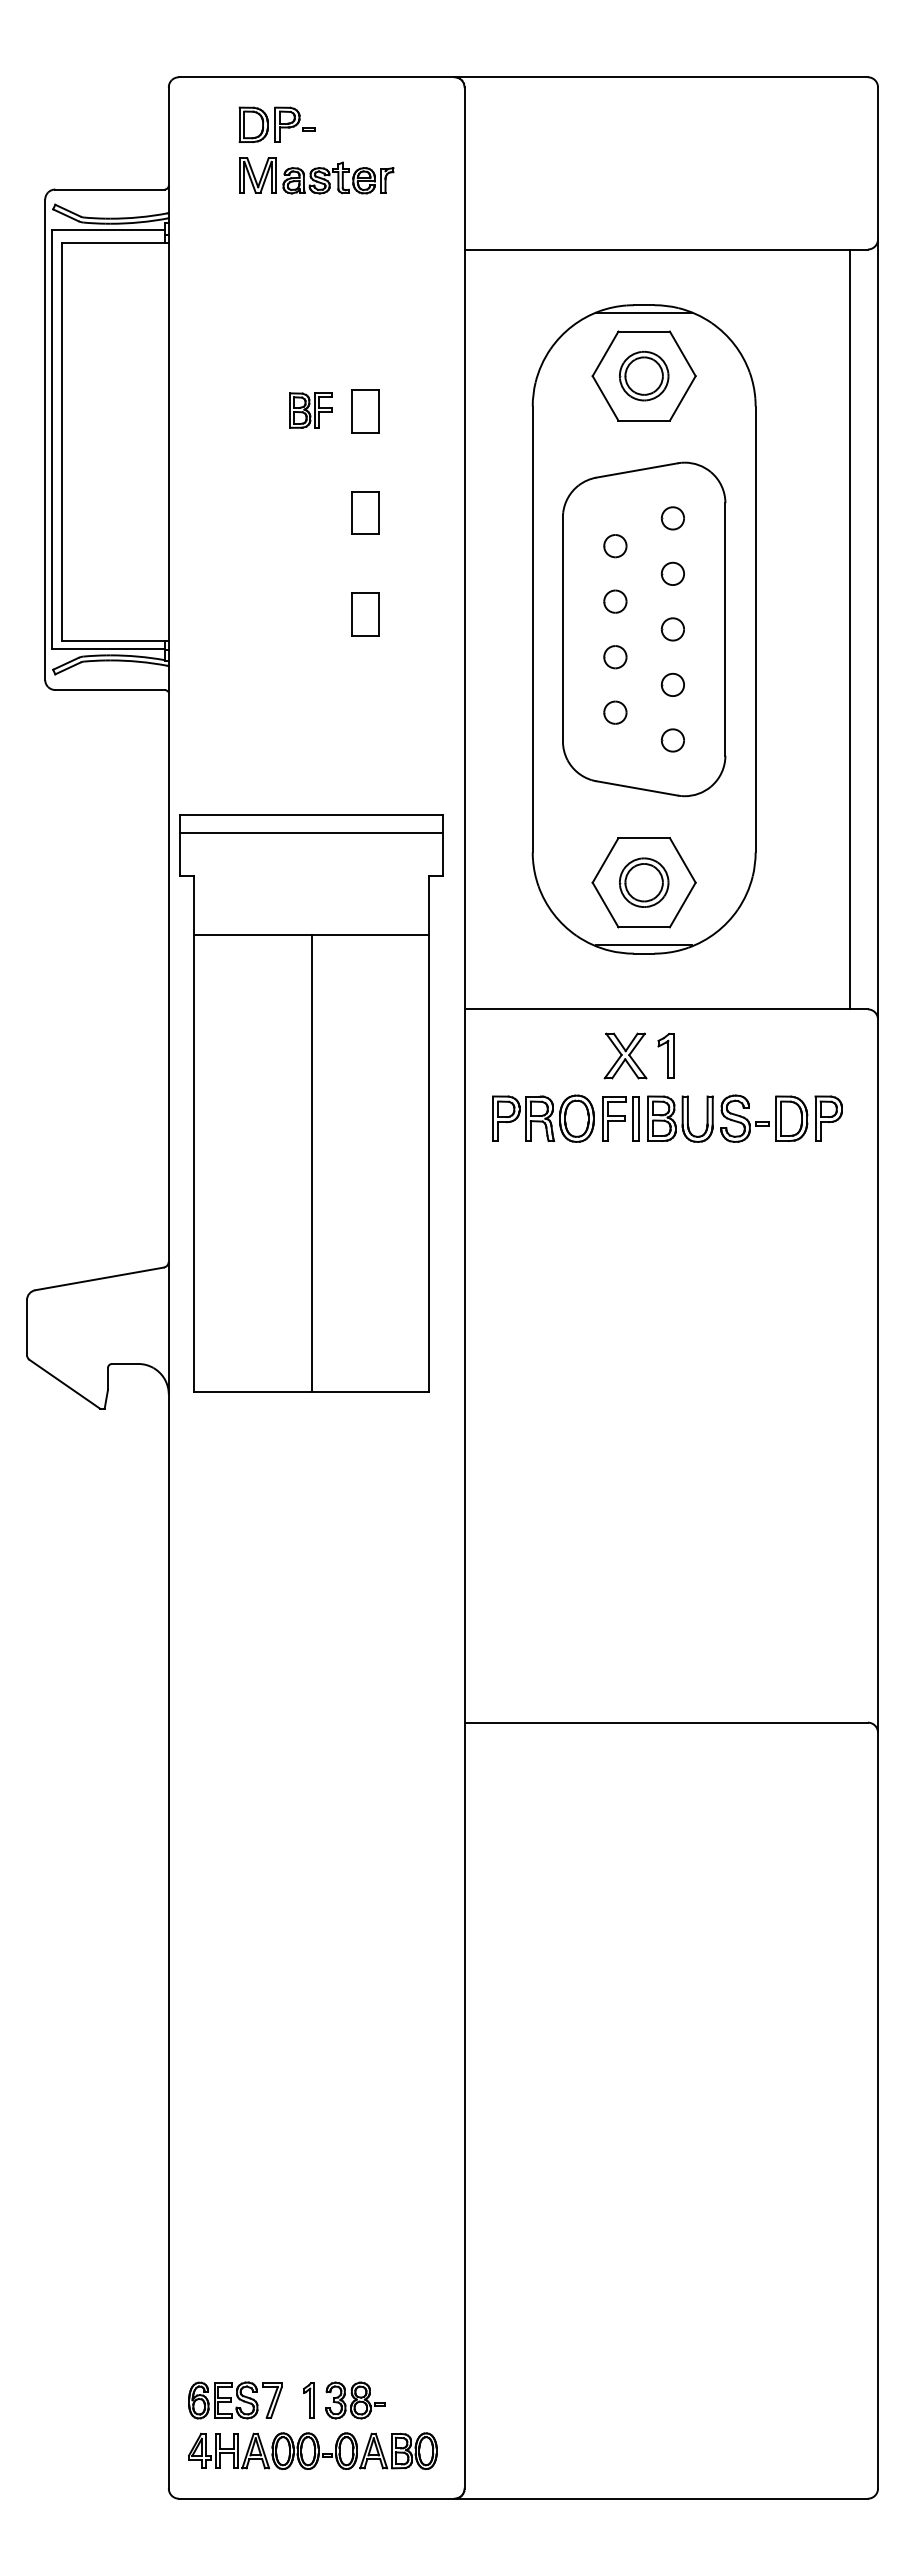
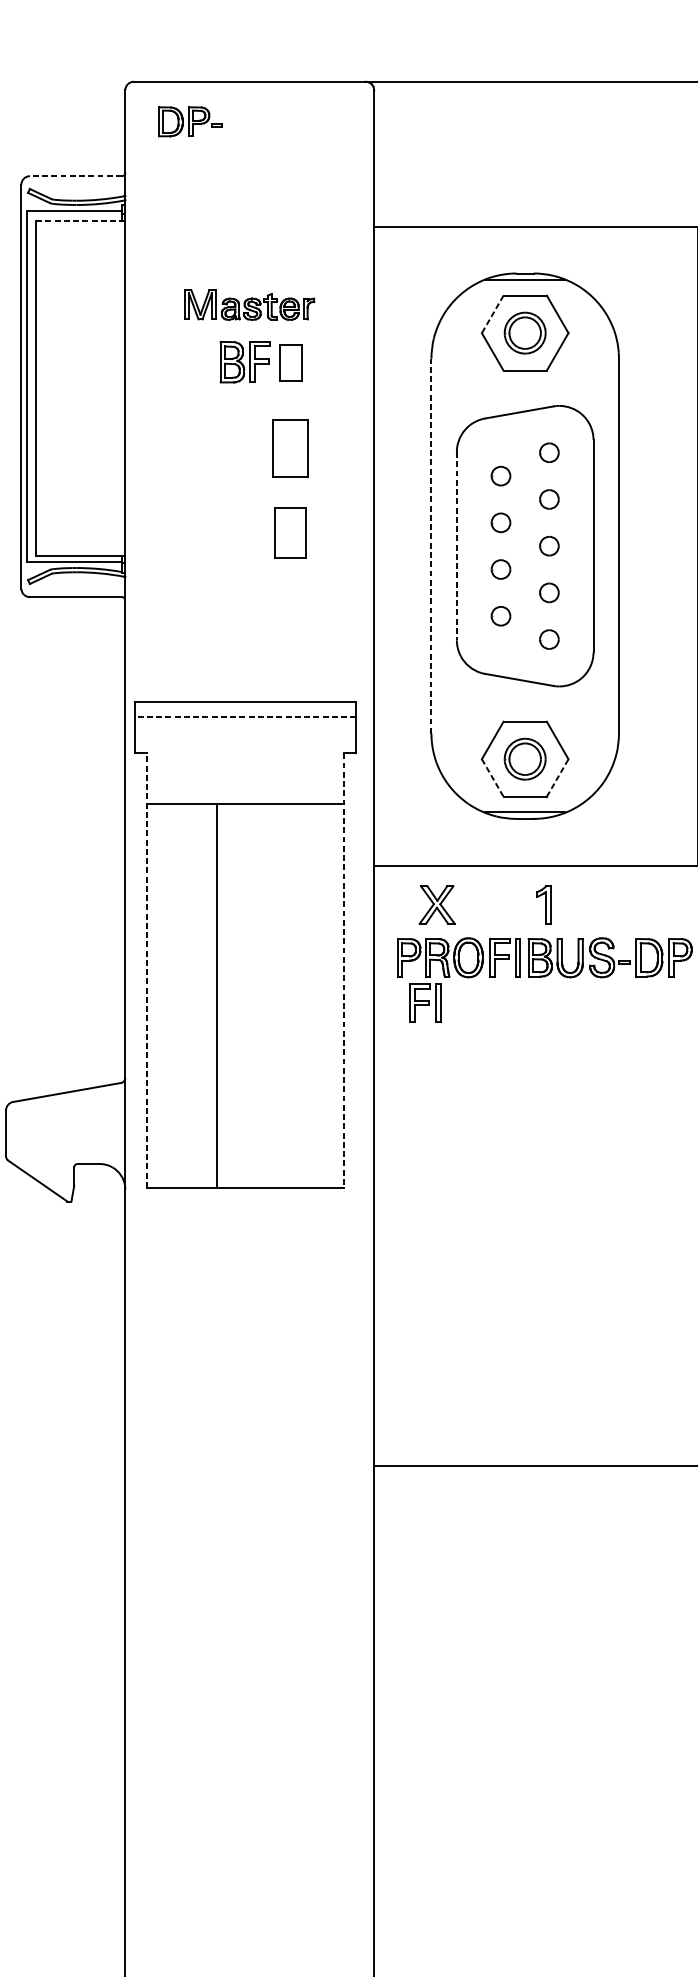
part: (276, 124) -> (189, 121), moved
part: (316, 175) -> (249, 304), moved
line: (110, 189) -> (76, 176), solid -> dashed
line: (115, 243) -> (80, 221), solid -> dashed
line: (605, 353) -> (492, 314), solid -> dashed
part: (310, 410) -> (244, 362), size x1.4
part: (365, 512) -> (290, 447), size x1.6
part: (365, 614) -> (290, 533), size x1.4
line: (532, 629) -> (431, 546), solid -> dashed
line: (562, 629) -> (456, 546), solid -> dashed
line: (311, 833) -> (245, 717), solid -> dashed
line: (605, 905) -> (492, 778), solid -> dashed
line: (682, 905) -> (557, 778), solid -> dashed
part: (625, 1055) -> (437, 904), moved
line: (194, 1133) -> (146, 970), solid -> dashed
line: (429, 1134) -> (344, 971), solid -> dashed
line: (311, 1163) -> (216, 995), moved
part: (525, 1172) -> (425, 1002), added

